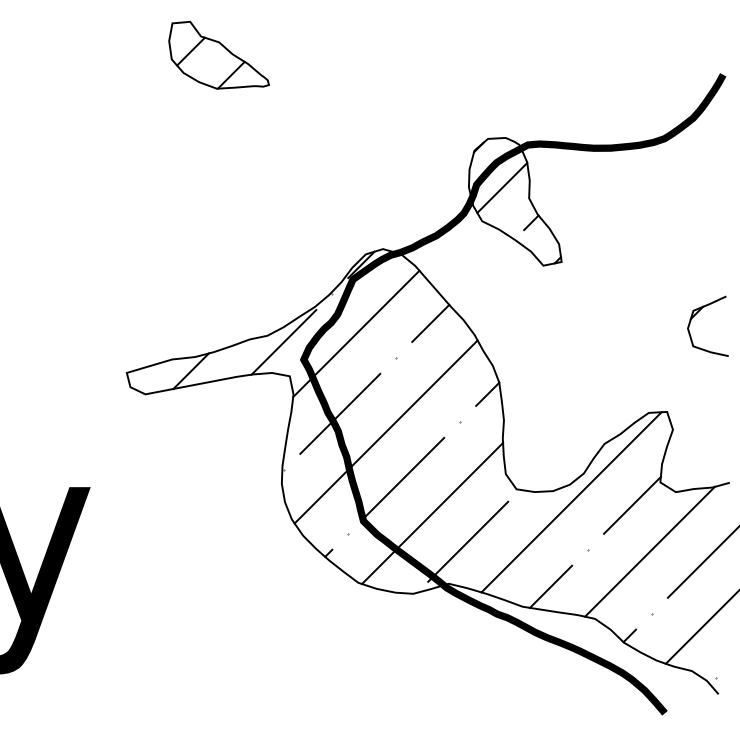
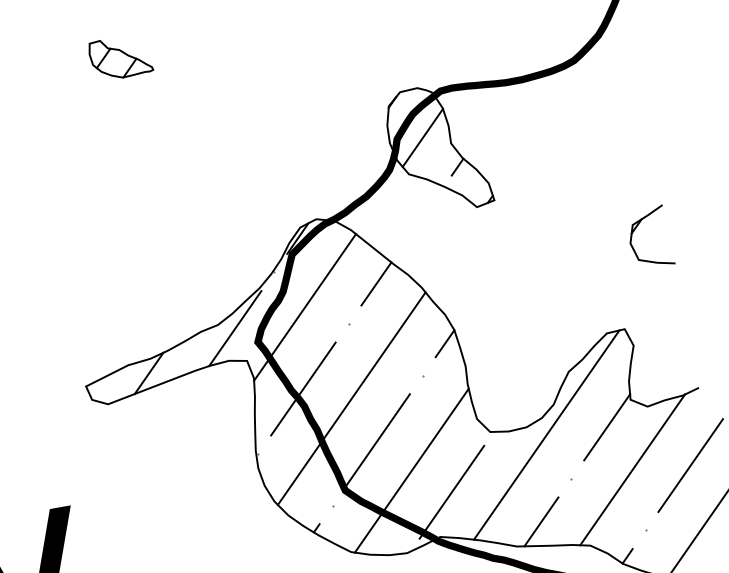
part: (218, 55) -> (120, 57), size x0.6

